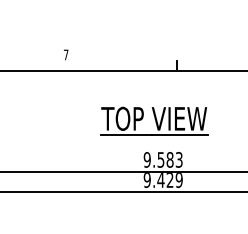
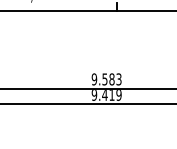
part: (154, 120) -> (99, 49), removed
text: (169, 180) -> (111, 95), 9.429 -> 9.419

